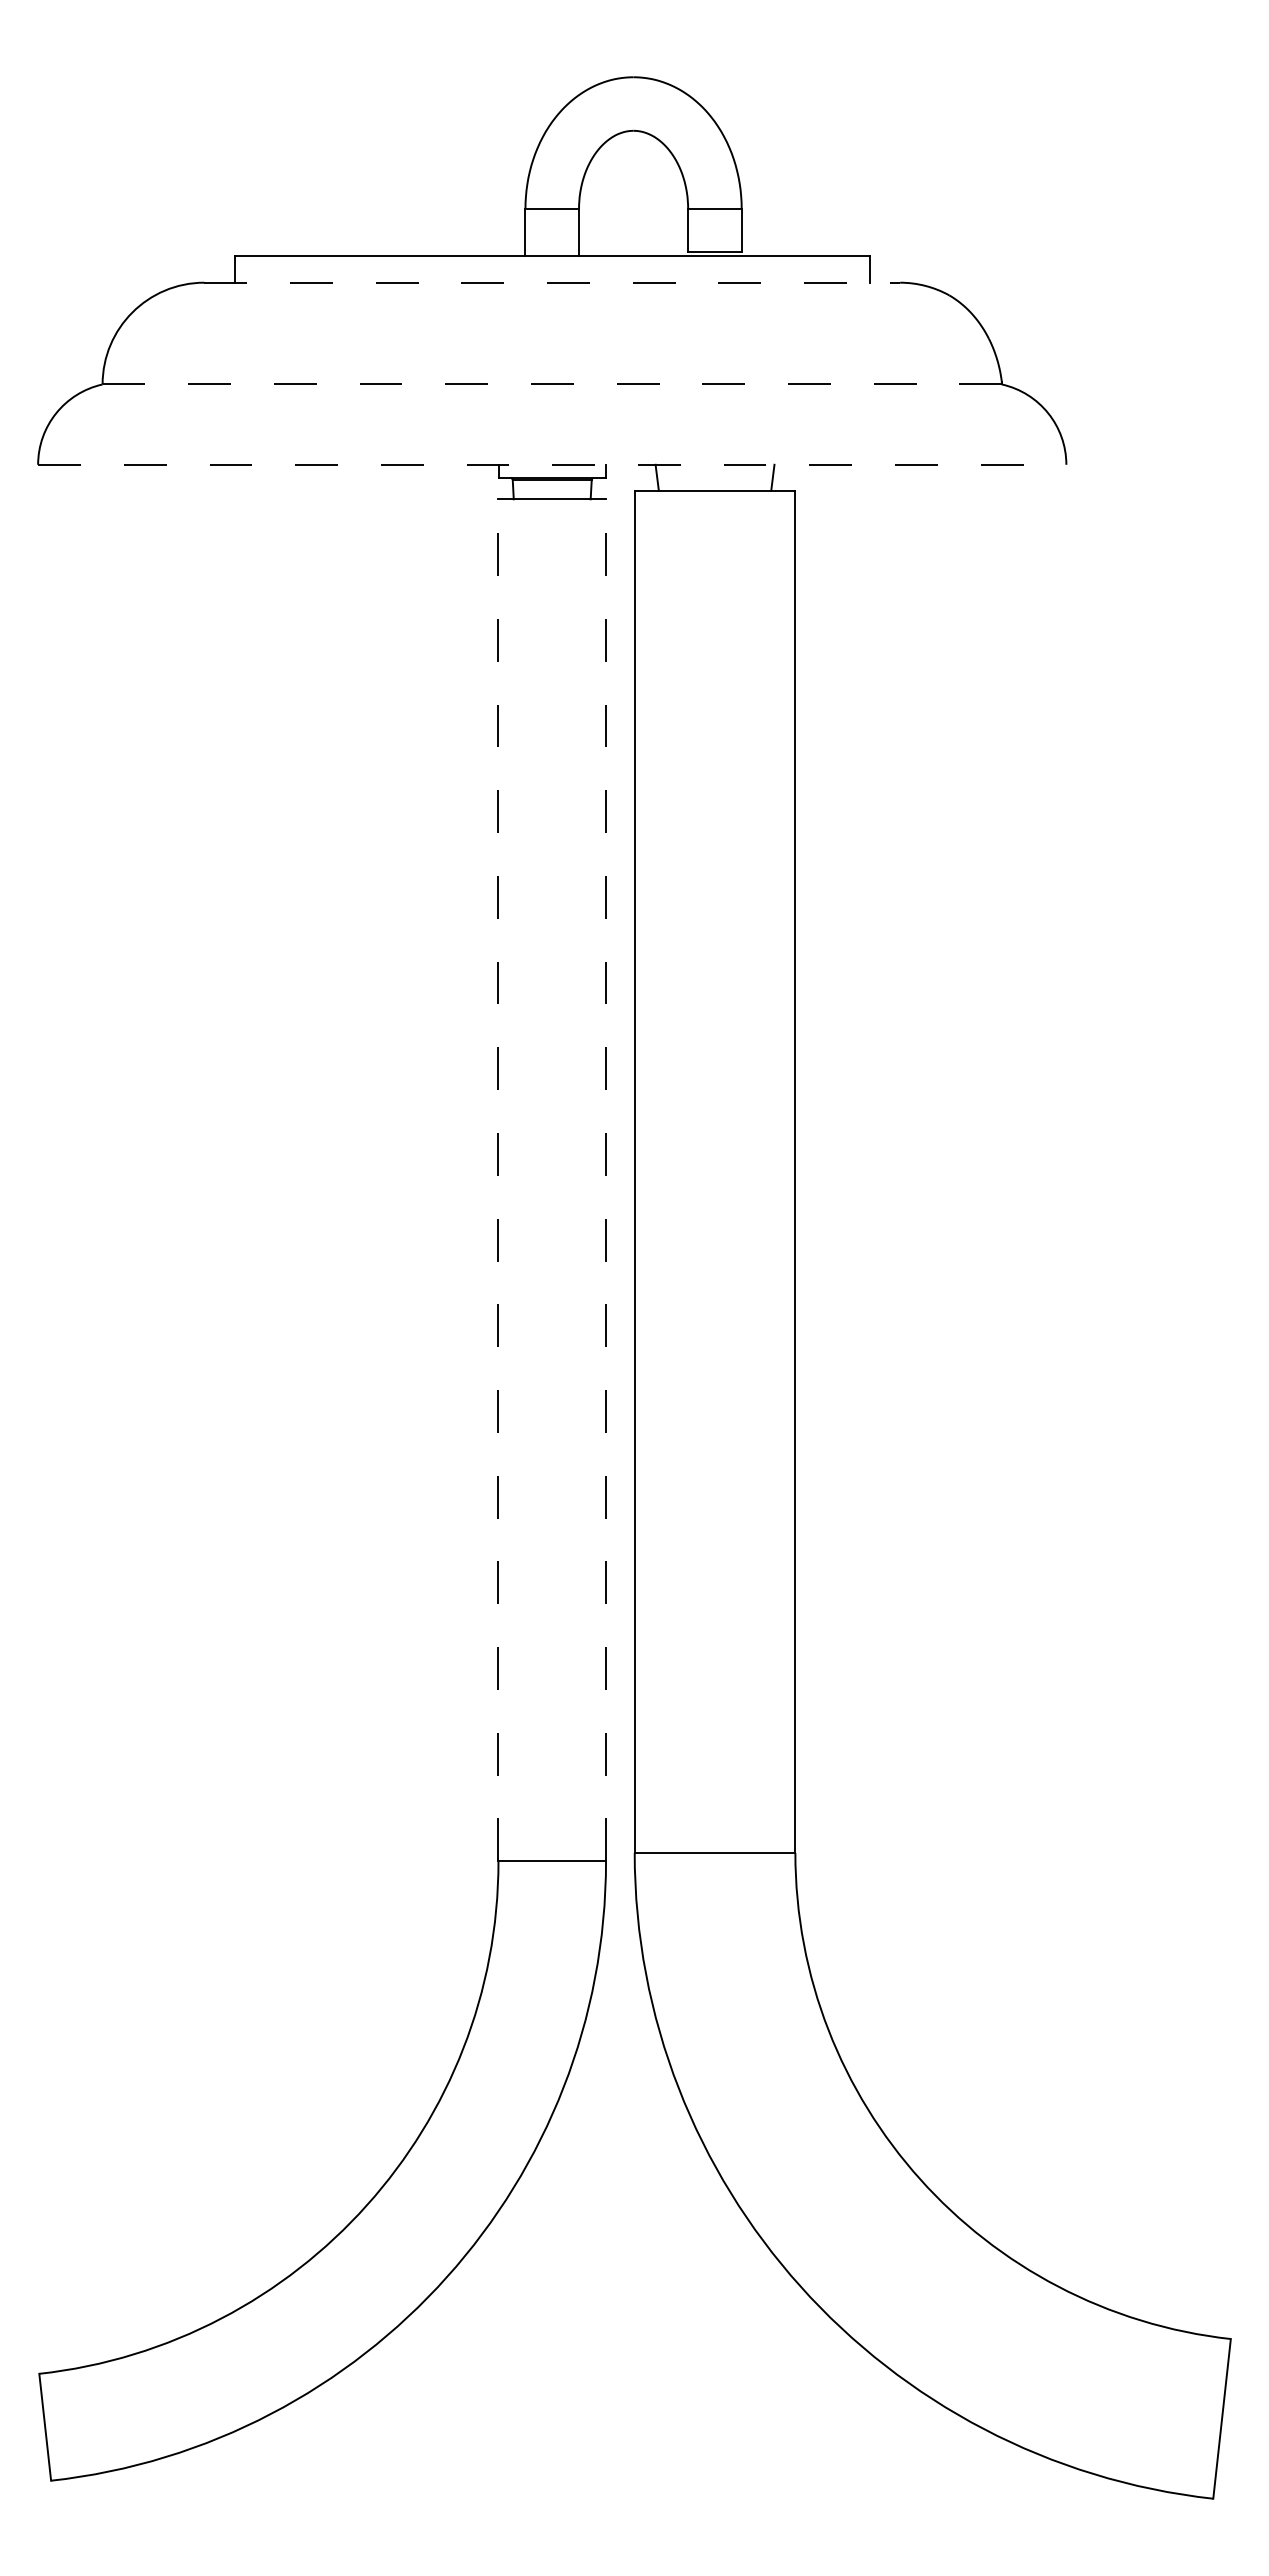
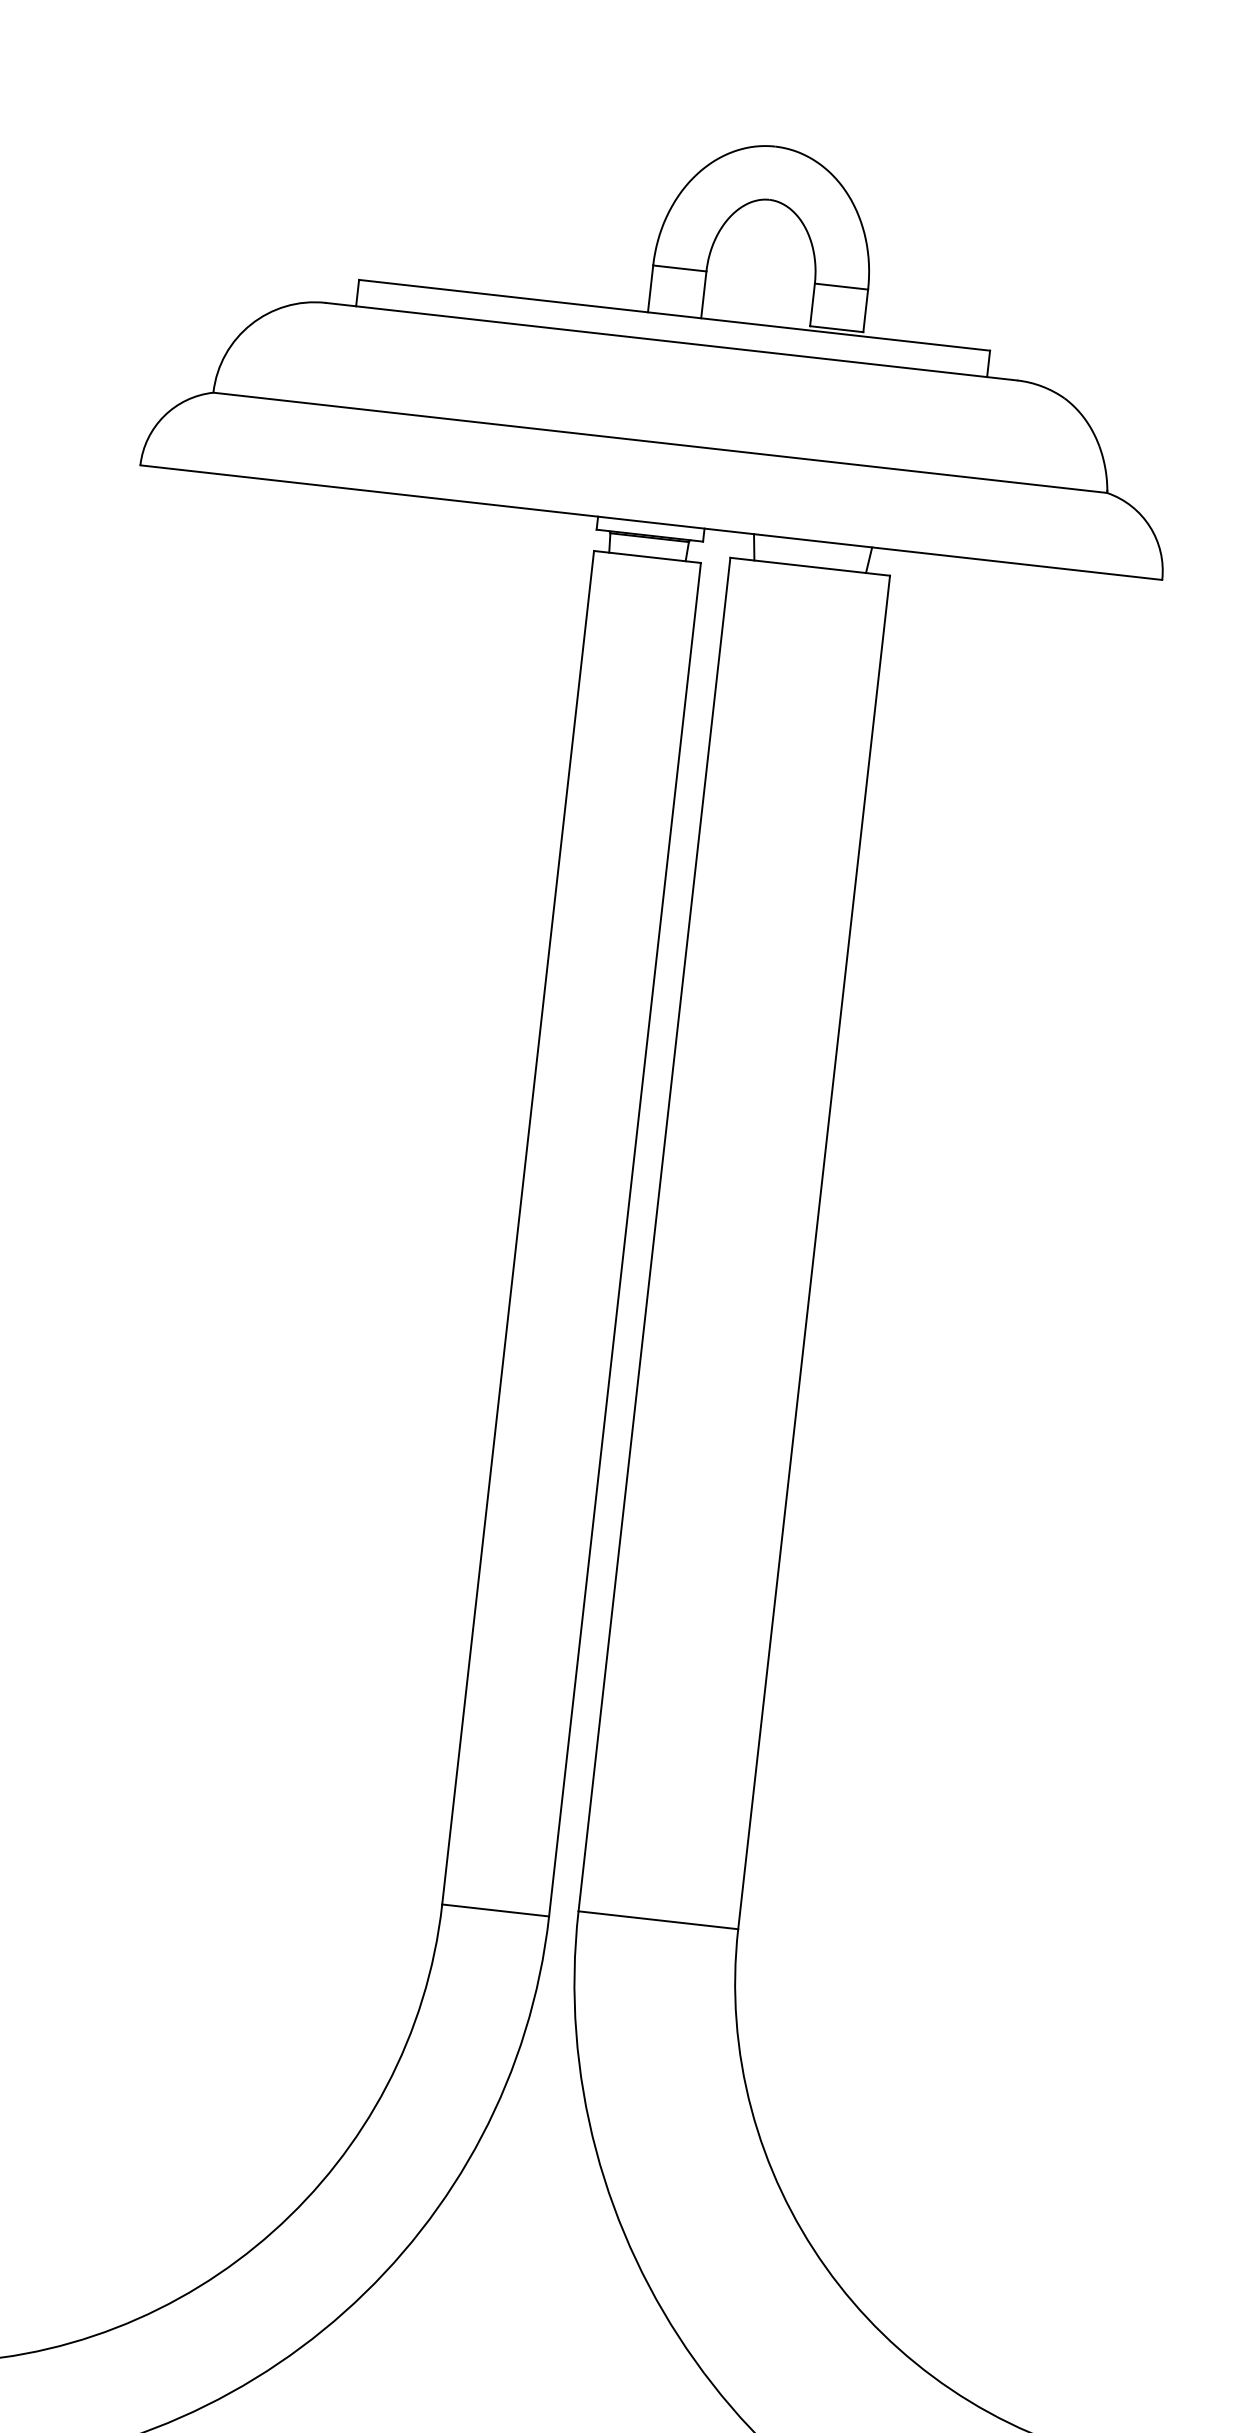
line: (552, 282) -> (671, 341), dashed -> solid
line: (552, 384) -> (660, 442), dashed -> solid
line: (552, 464) -> (651, 522), dashed -> solid
line: (498, 1180) -> (518, 1227), dashed -> solid
line: (606, 1180) -> (625, 1239), dashed -> solid

